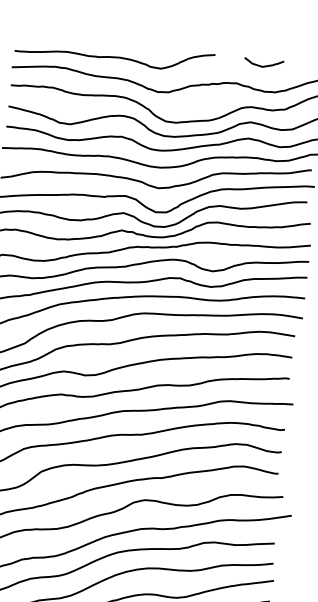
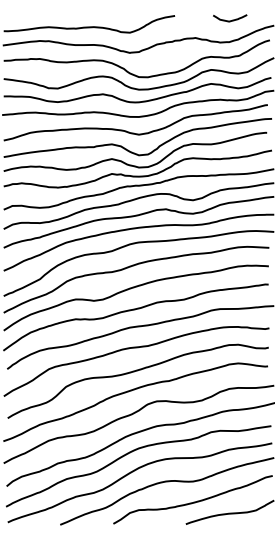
curve: (264, 65) -> (230, 20), moved

